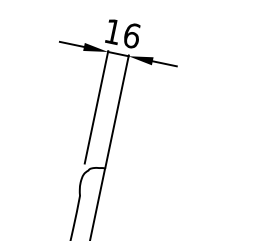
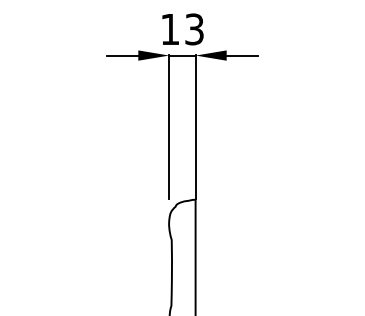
text: (131, 35) -> (194, 29), 16 -> 13

